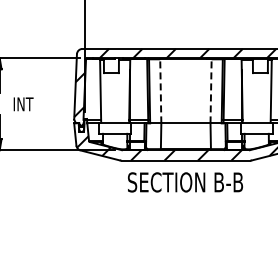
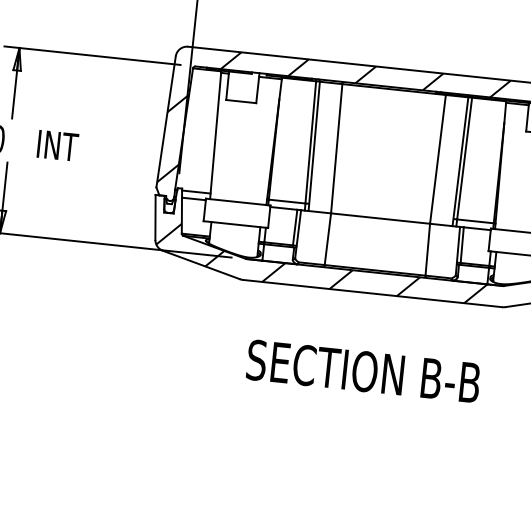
line: (160, 90) -> (336, 146), dashed -> solid
line: (211, 90) -> (439, 157), dashed -> solid
text: (185, 182) -> (363, 371), moved

